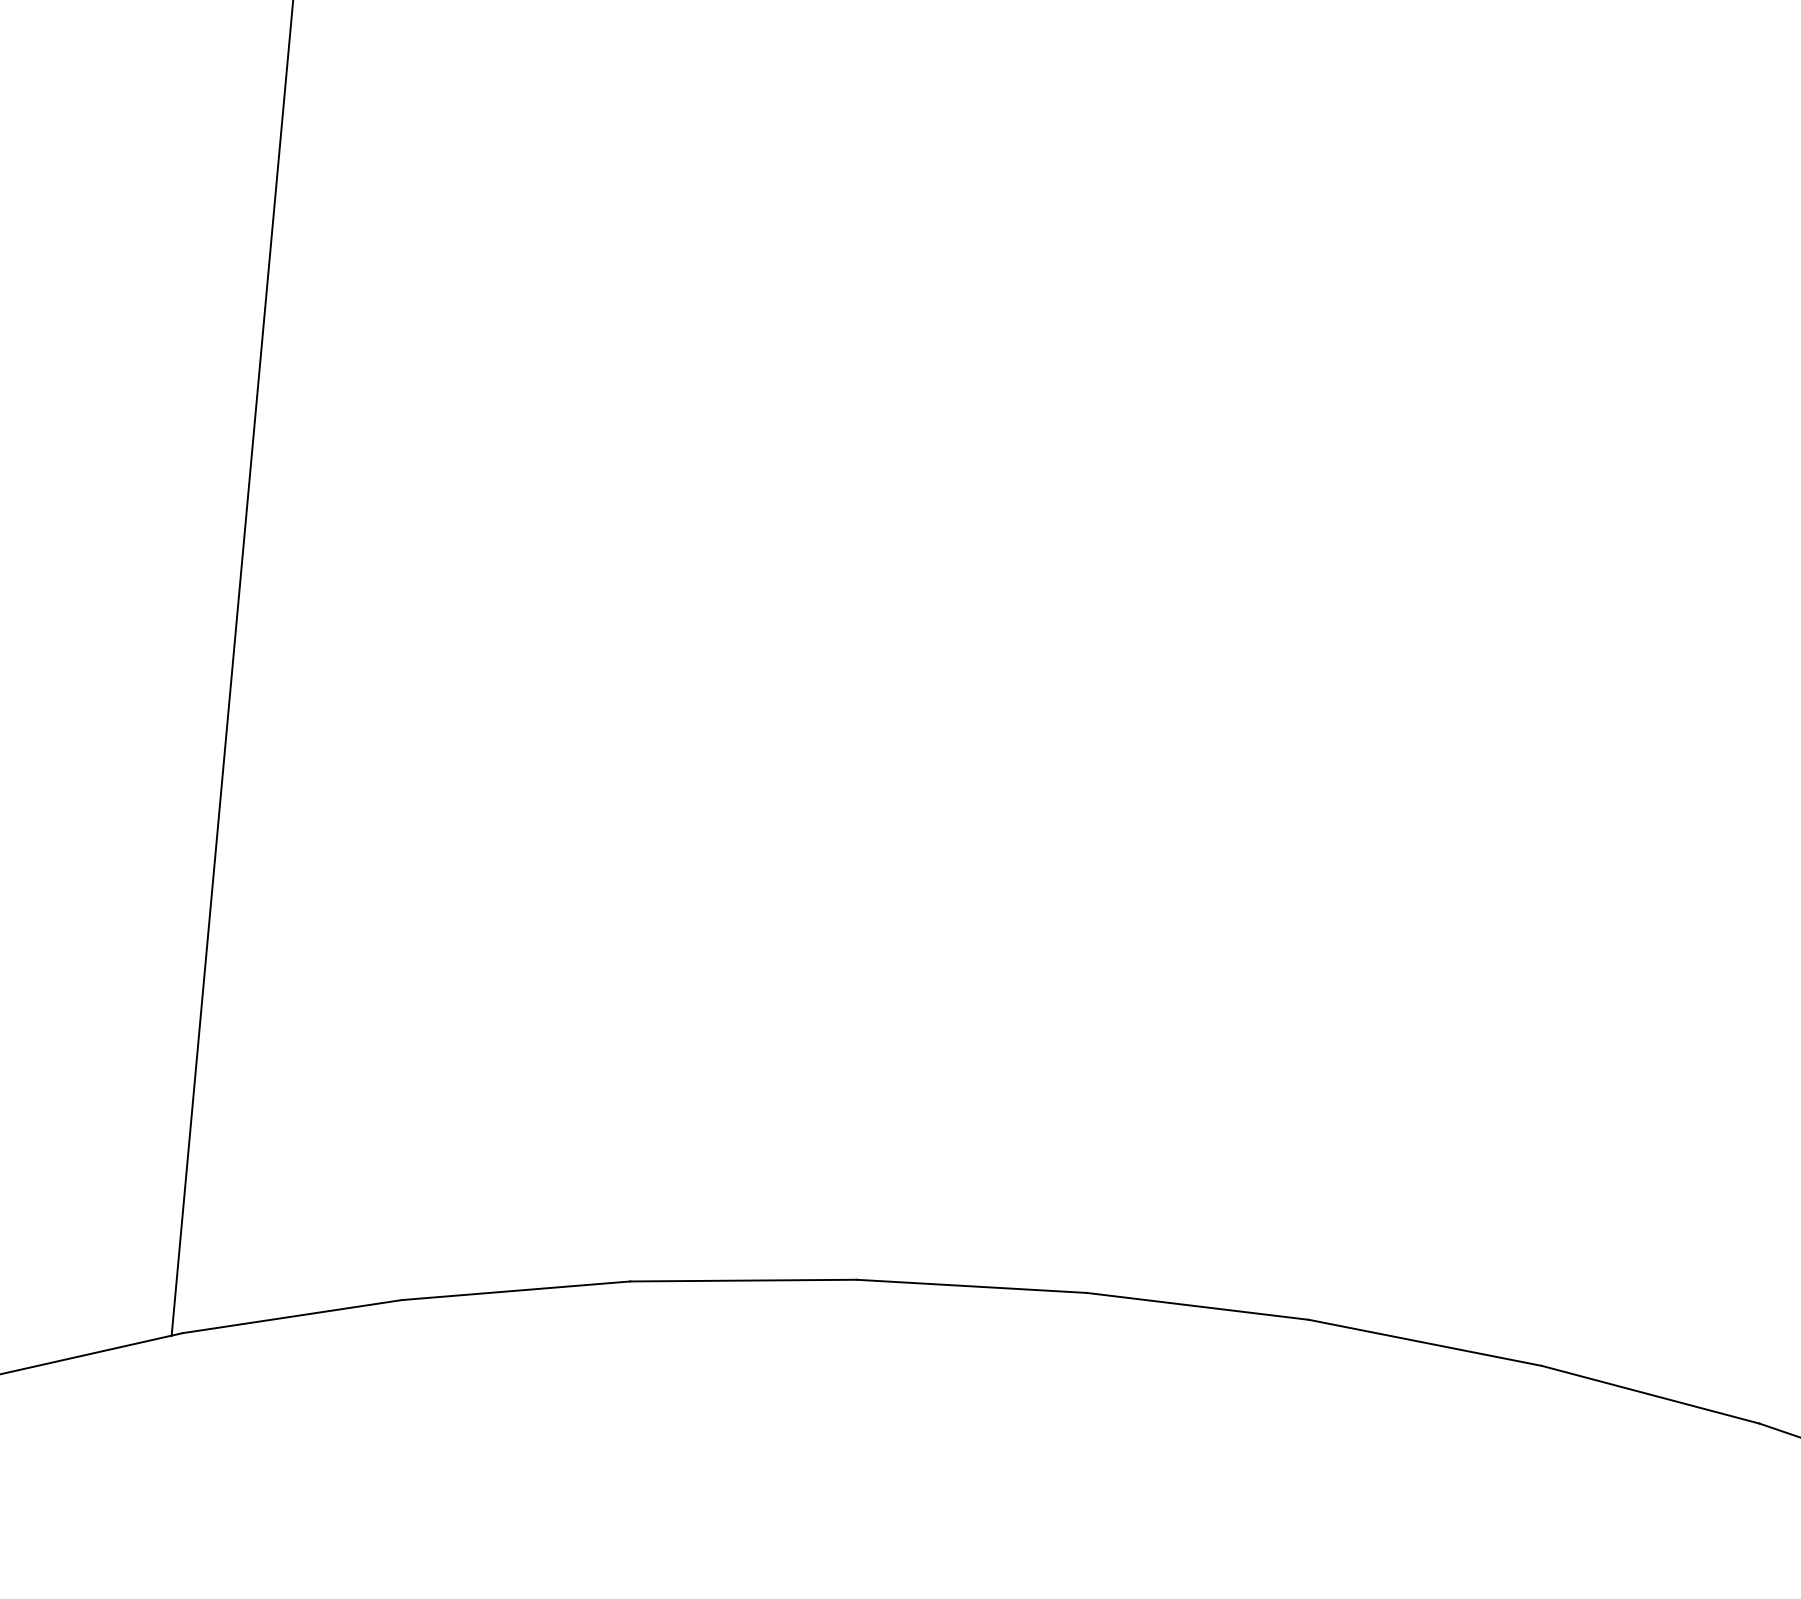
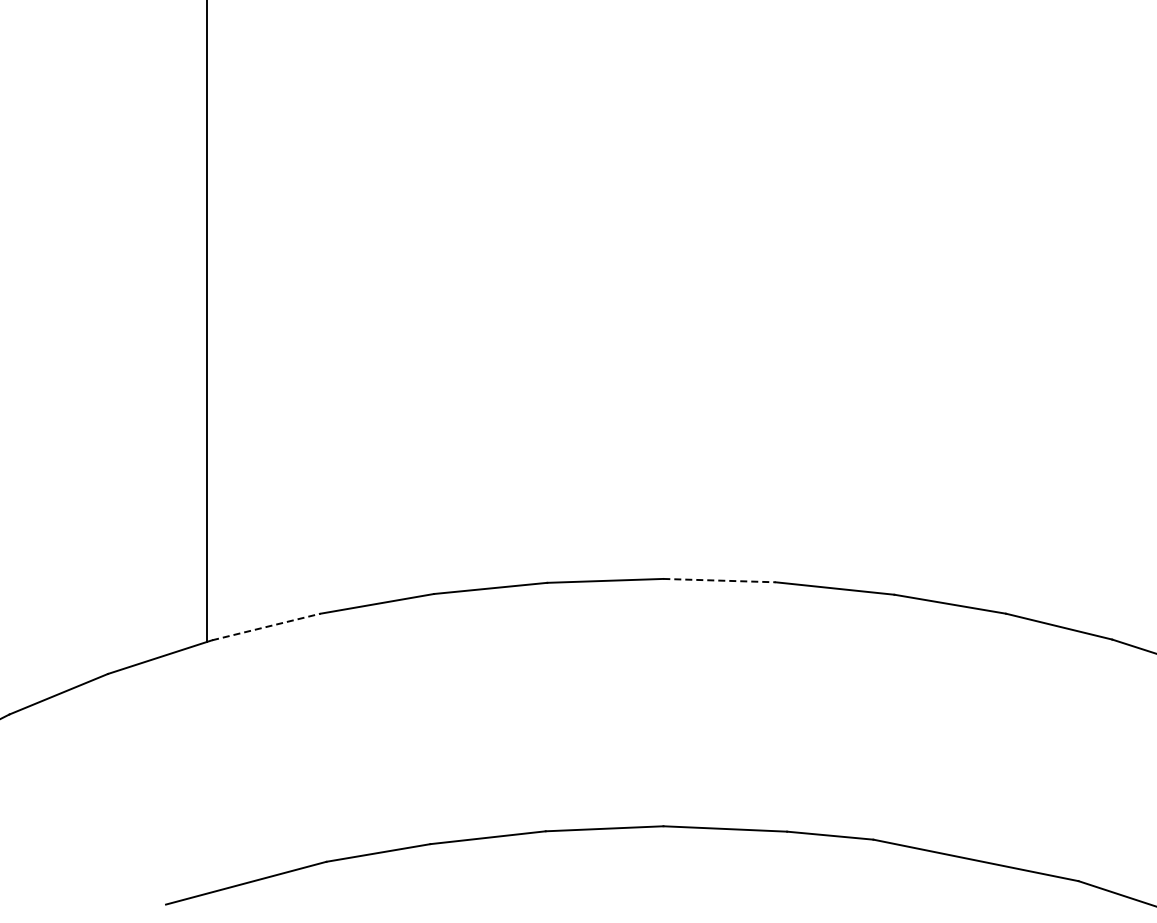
line: (1198, 1306) -> (719, 580), solid -> dashed
line: (292, 1317) -> (266, 627), solid -> dashed

